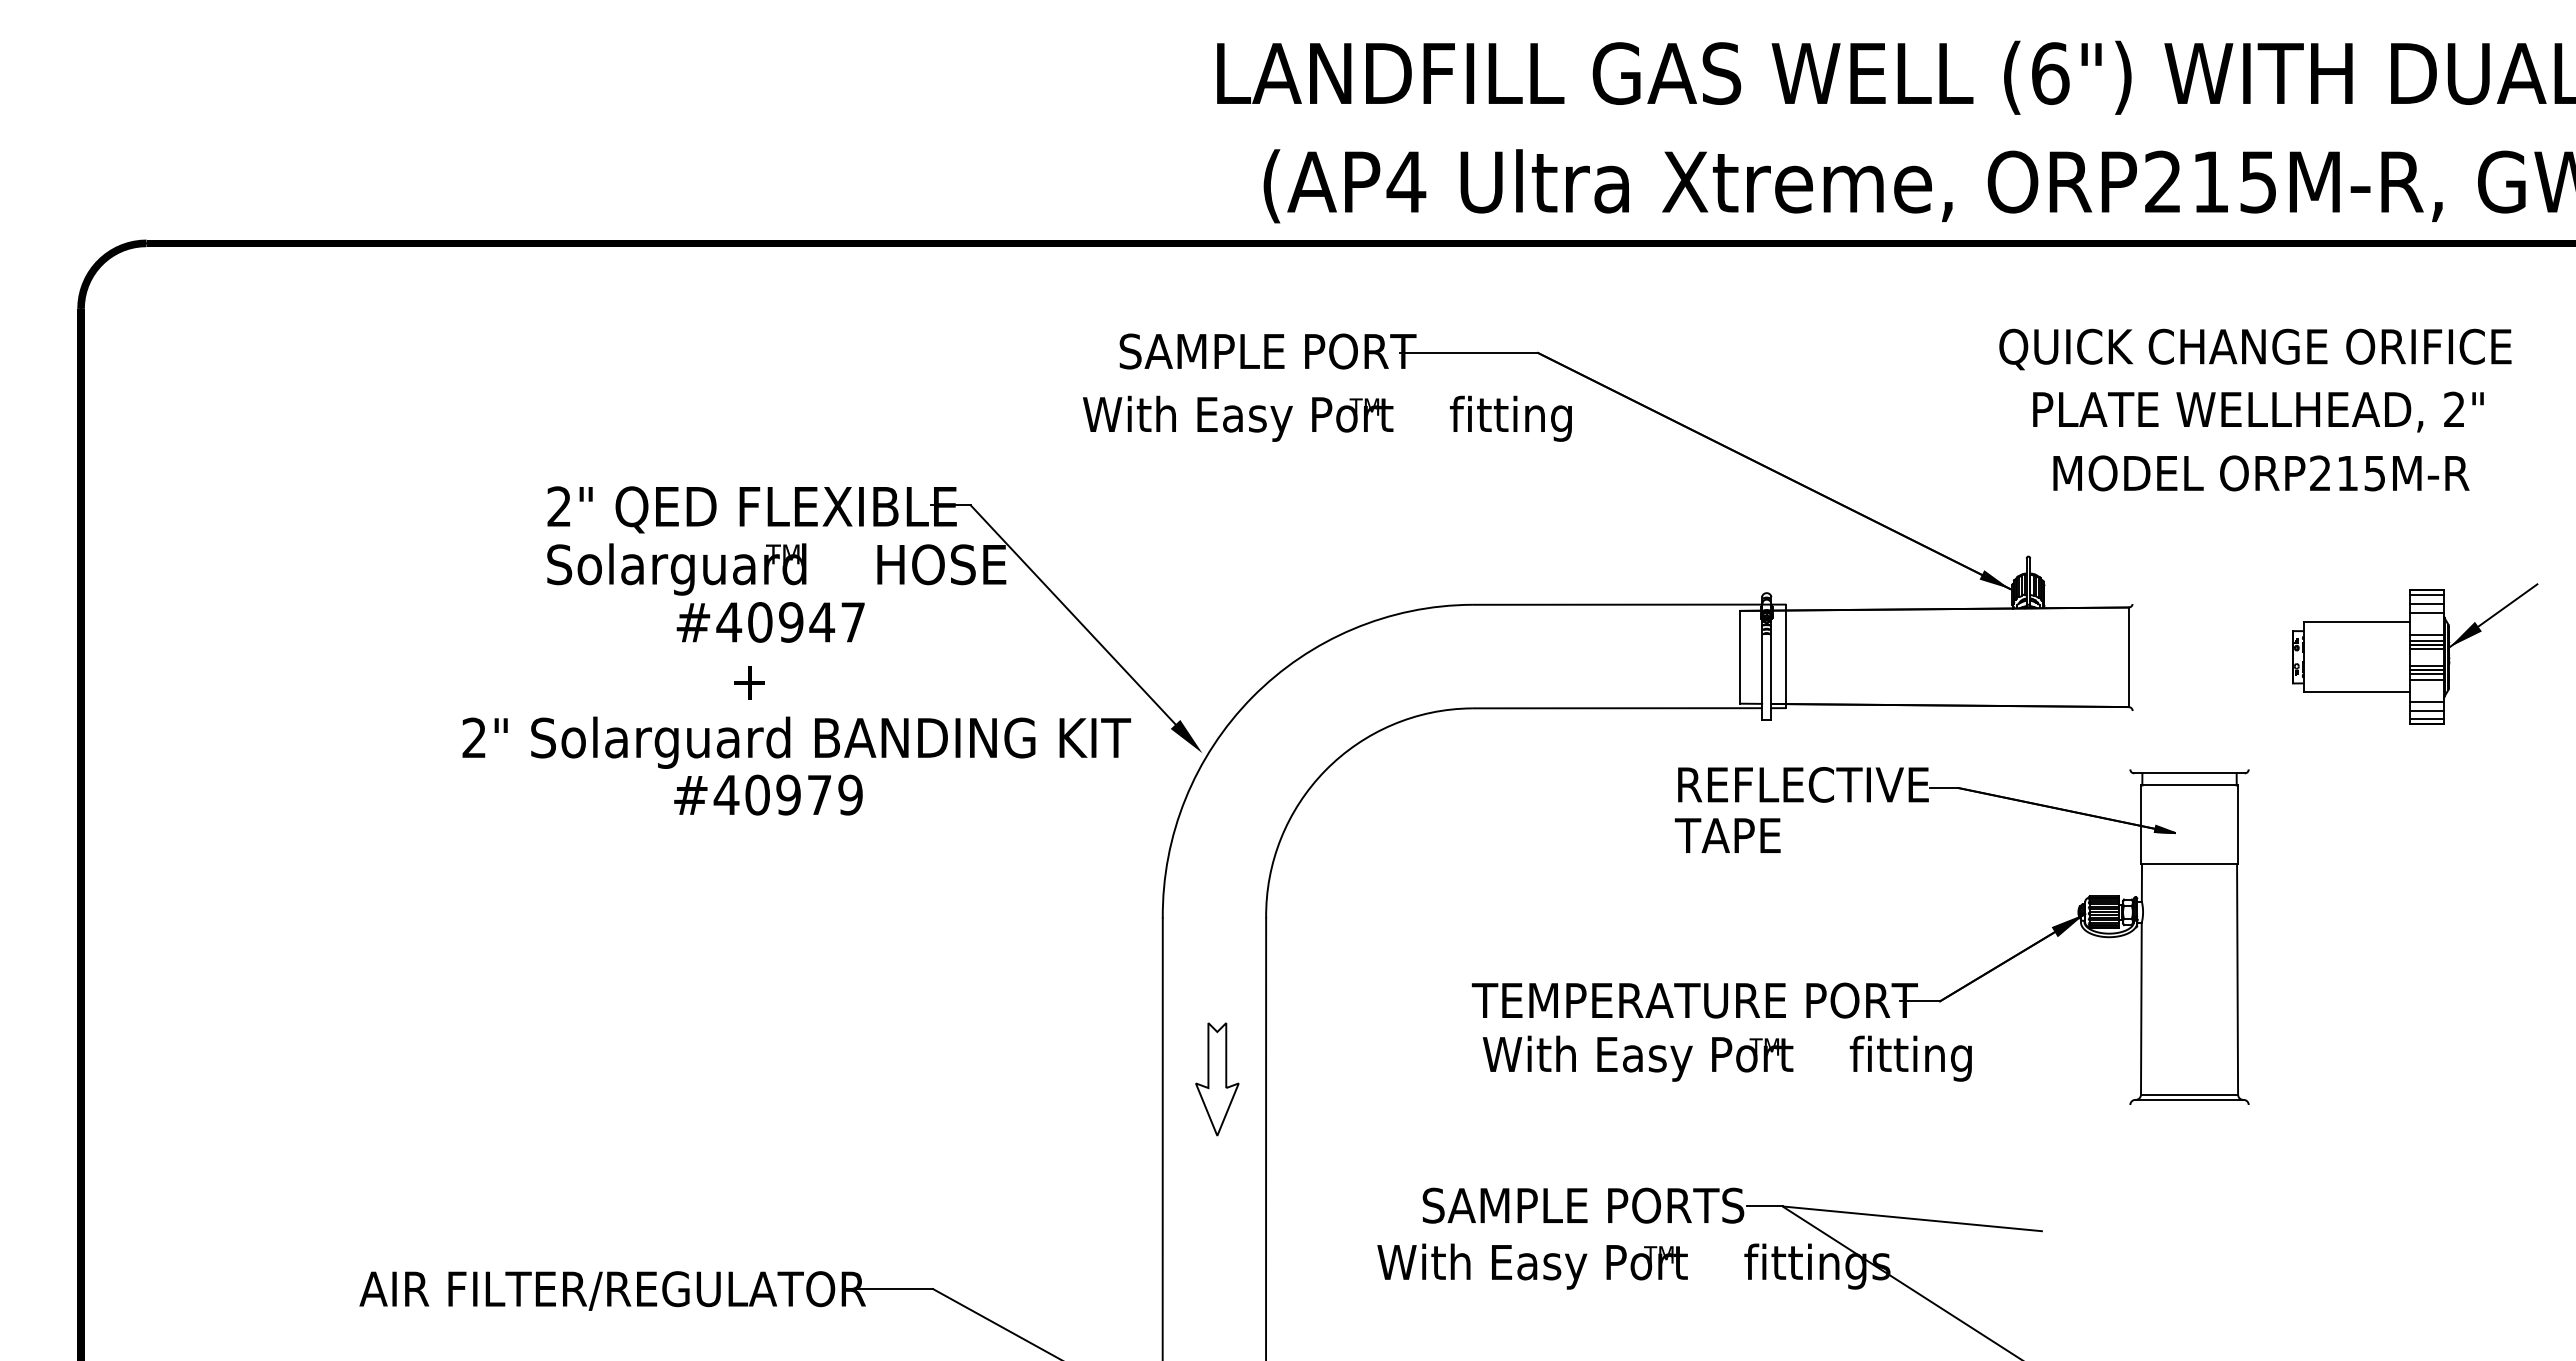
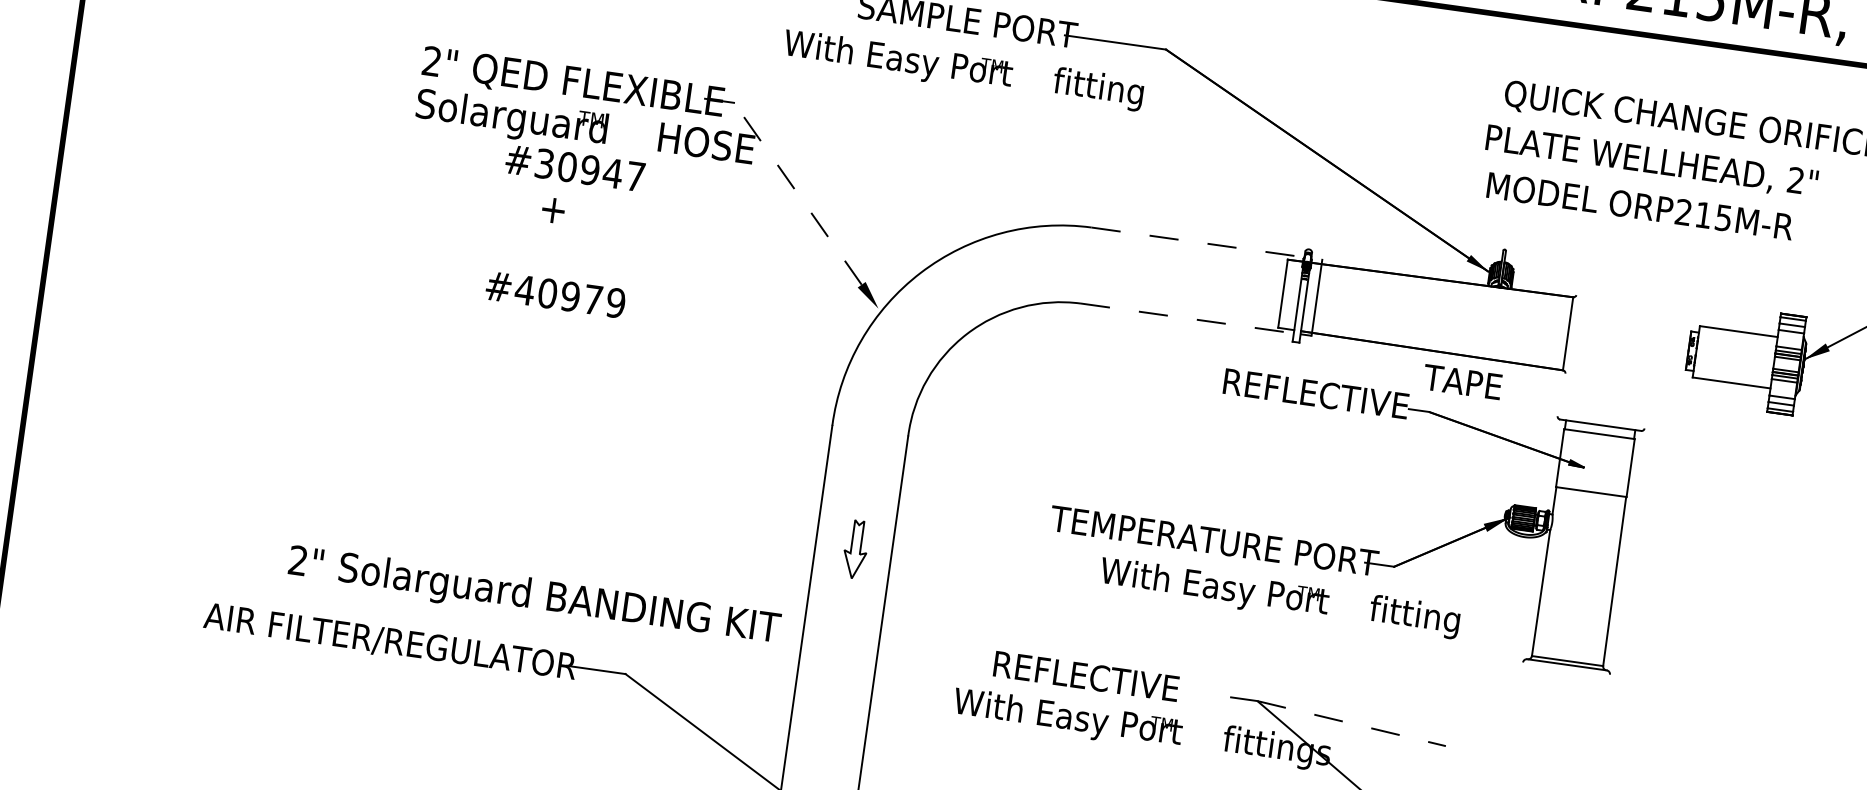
text: (2258, 411) -> (1651, 161), moved
text: (1327, 418) -> (963, 70), moved
text: (2261, 473) -> (1640, 206), moved
line: (1629, 604) -> (1207, 243), solid -> dashed
line: (1073, 614) -> (798, 193), solid -> dashed
text: (729, 622) -> (544, 163), #40947 -> #30947
line: (1617, 708) -> (1187, 318), solid -> dashed
text: (796, 742) -> (534, 597), moved
text: (1727, 835) -> (1462, 381), moved
text: (1726, 1058) -> (1279, 597), moved
part: (1217, 1079) -> (855, 549), size x0.7
text: (1583, 1205) -> (1111, 679), SAMPLE PORTS -> REFLECTIVE
line: (1912, 1218) -> (1351, 723), solid -> dashed

